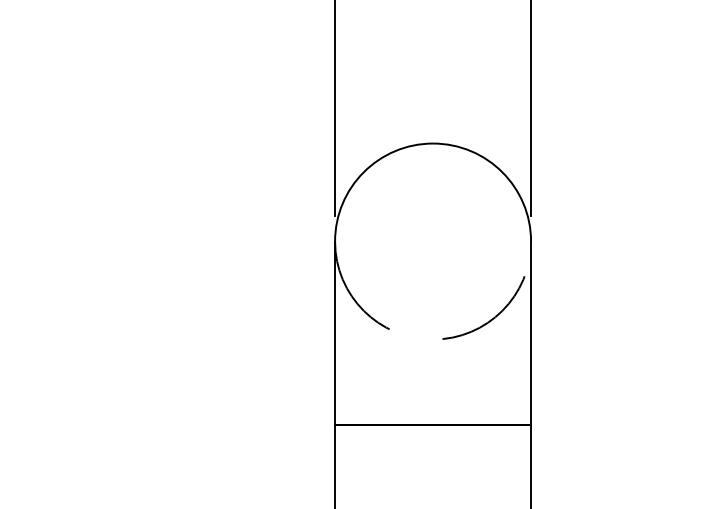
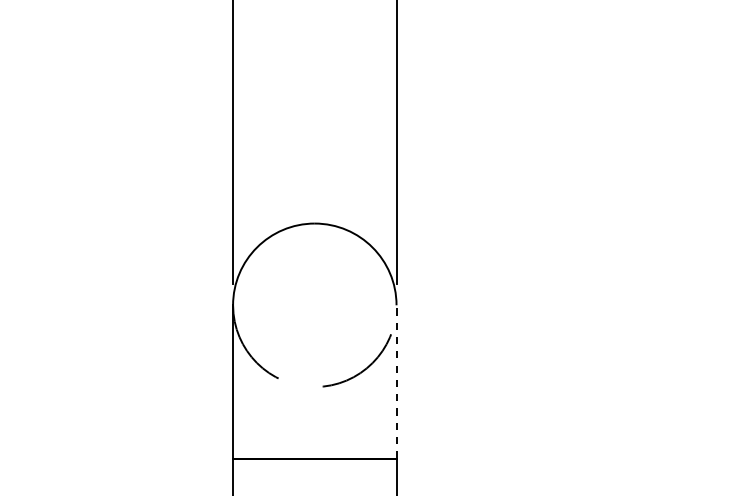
line: (531, 332) -> (396, 381), solid -> dashed

